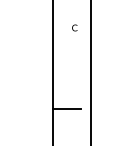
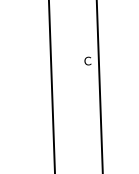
text: (74, 27) -> (87, 60), moved
line: (66, 109) -> (70, 129), removed

